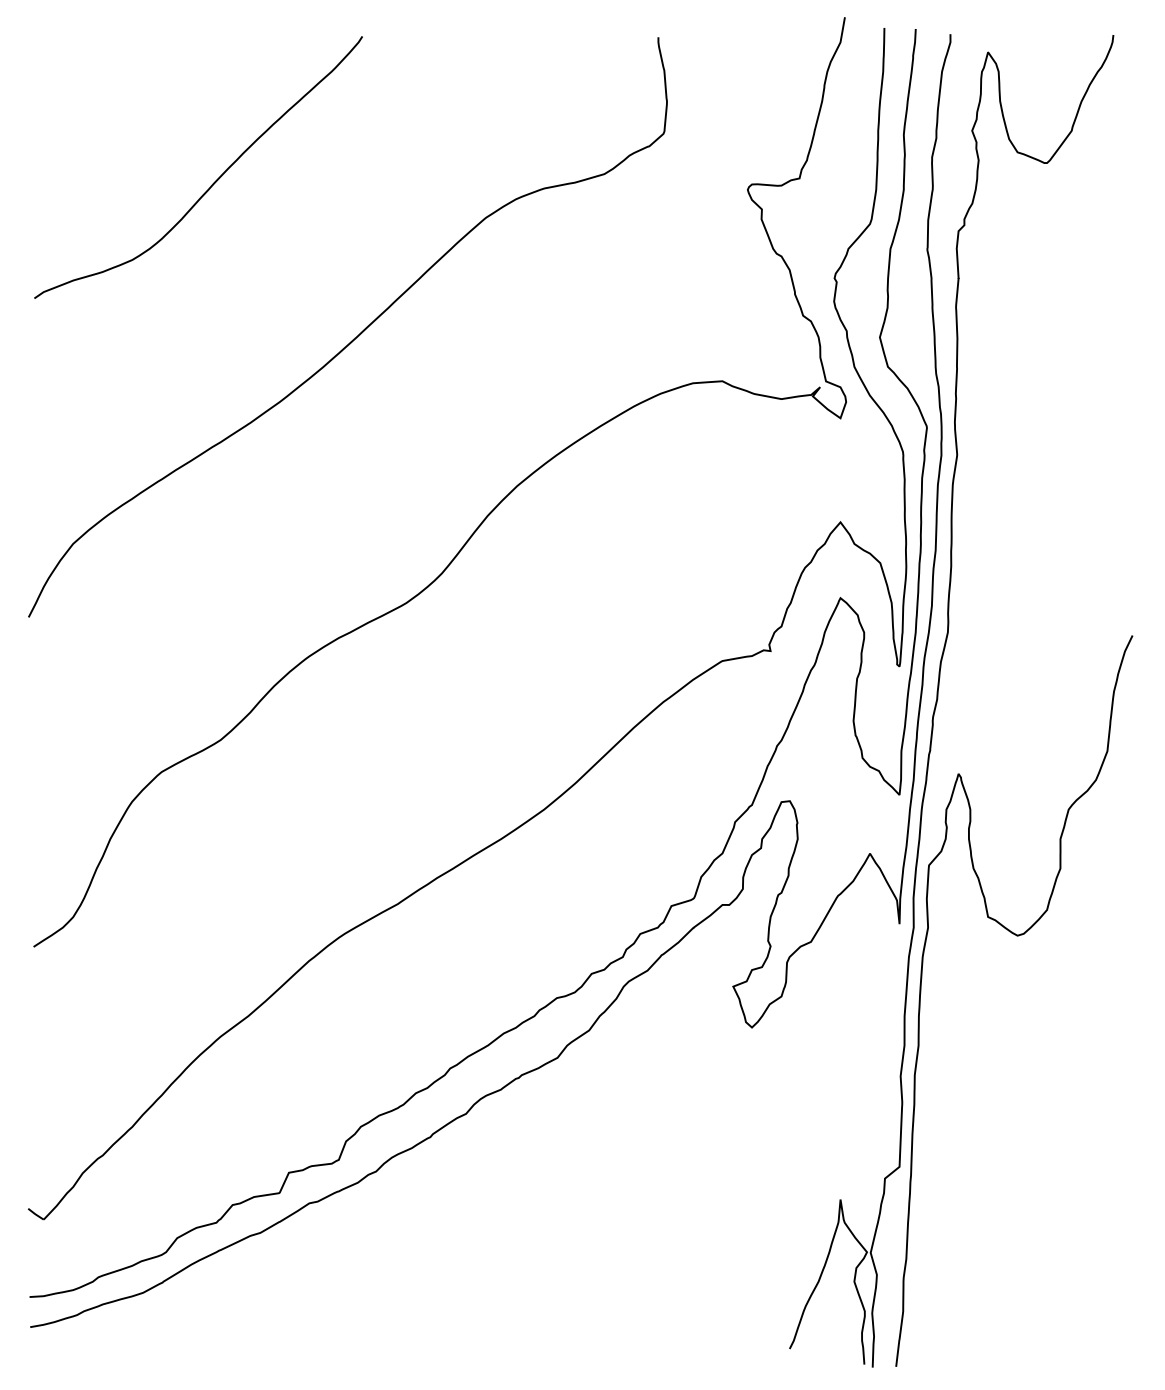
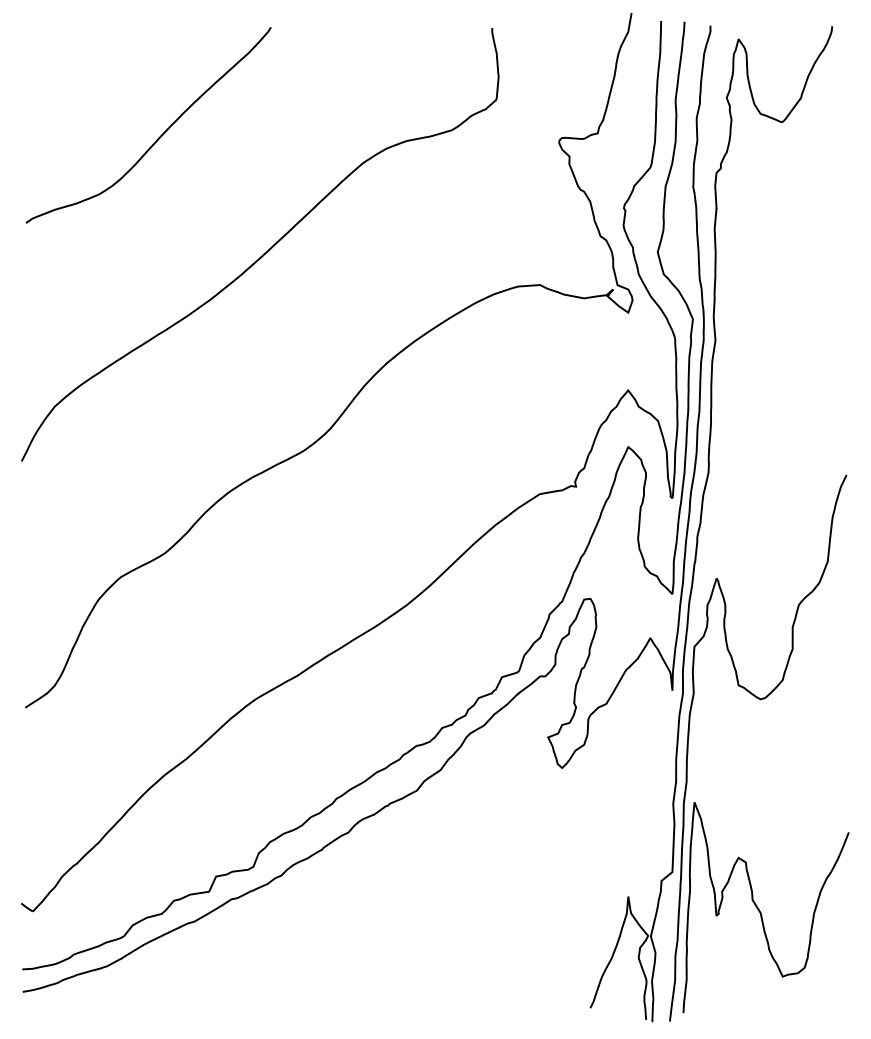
curve: (1016, 1217) -> (759, 909), added

